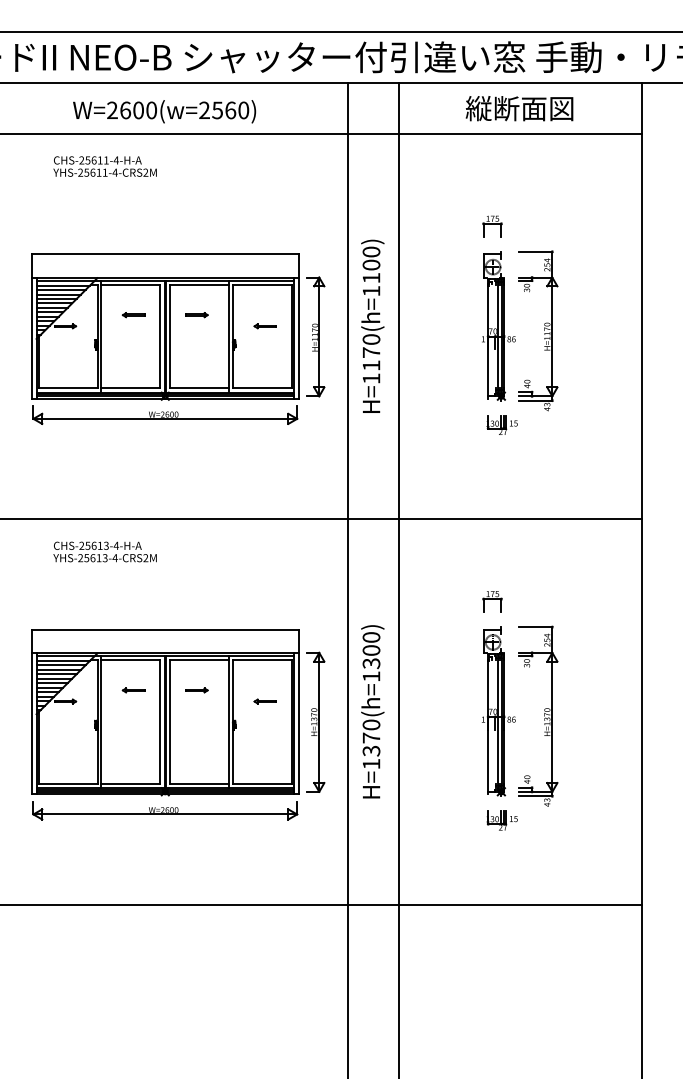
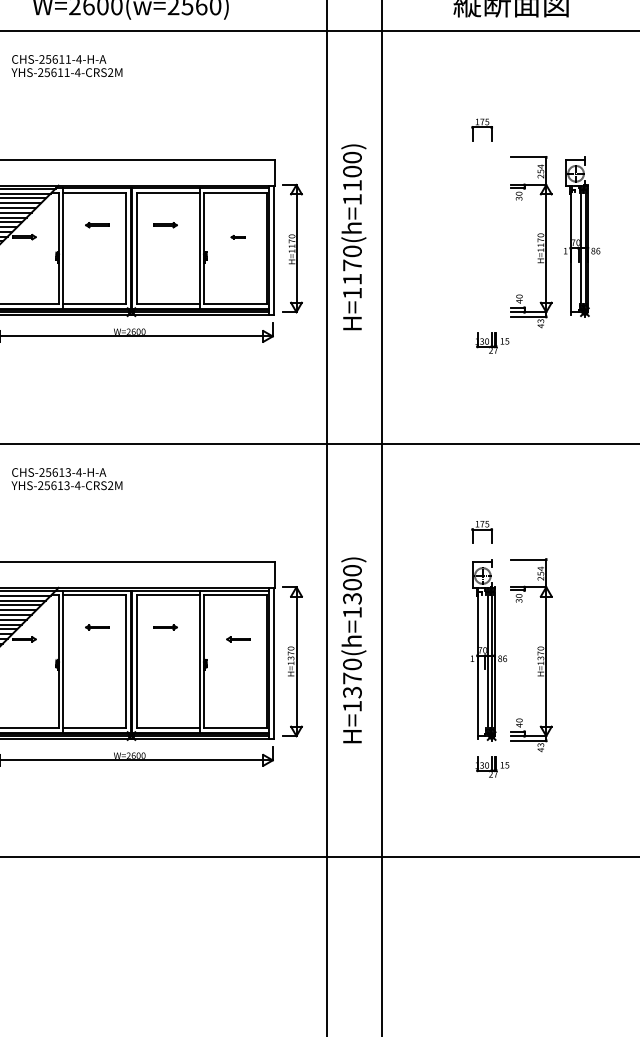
part: (264, 326) -> (237, 237), size x0.6
part: (498, 326) -> (581, 237), moved

